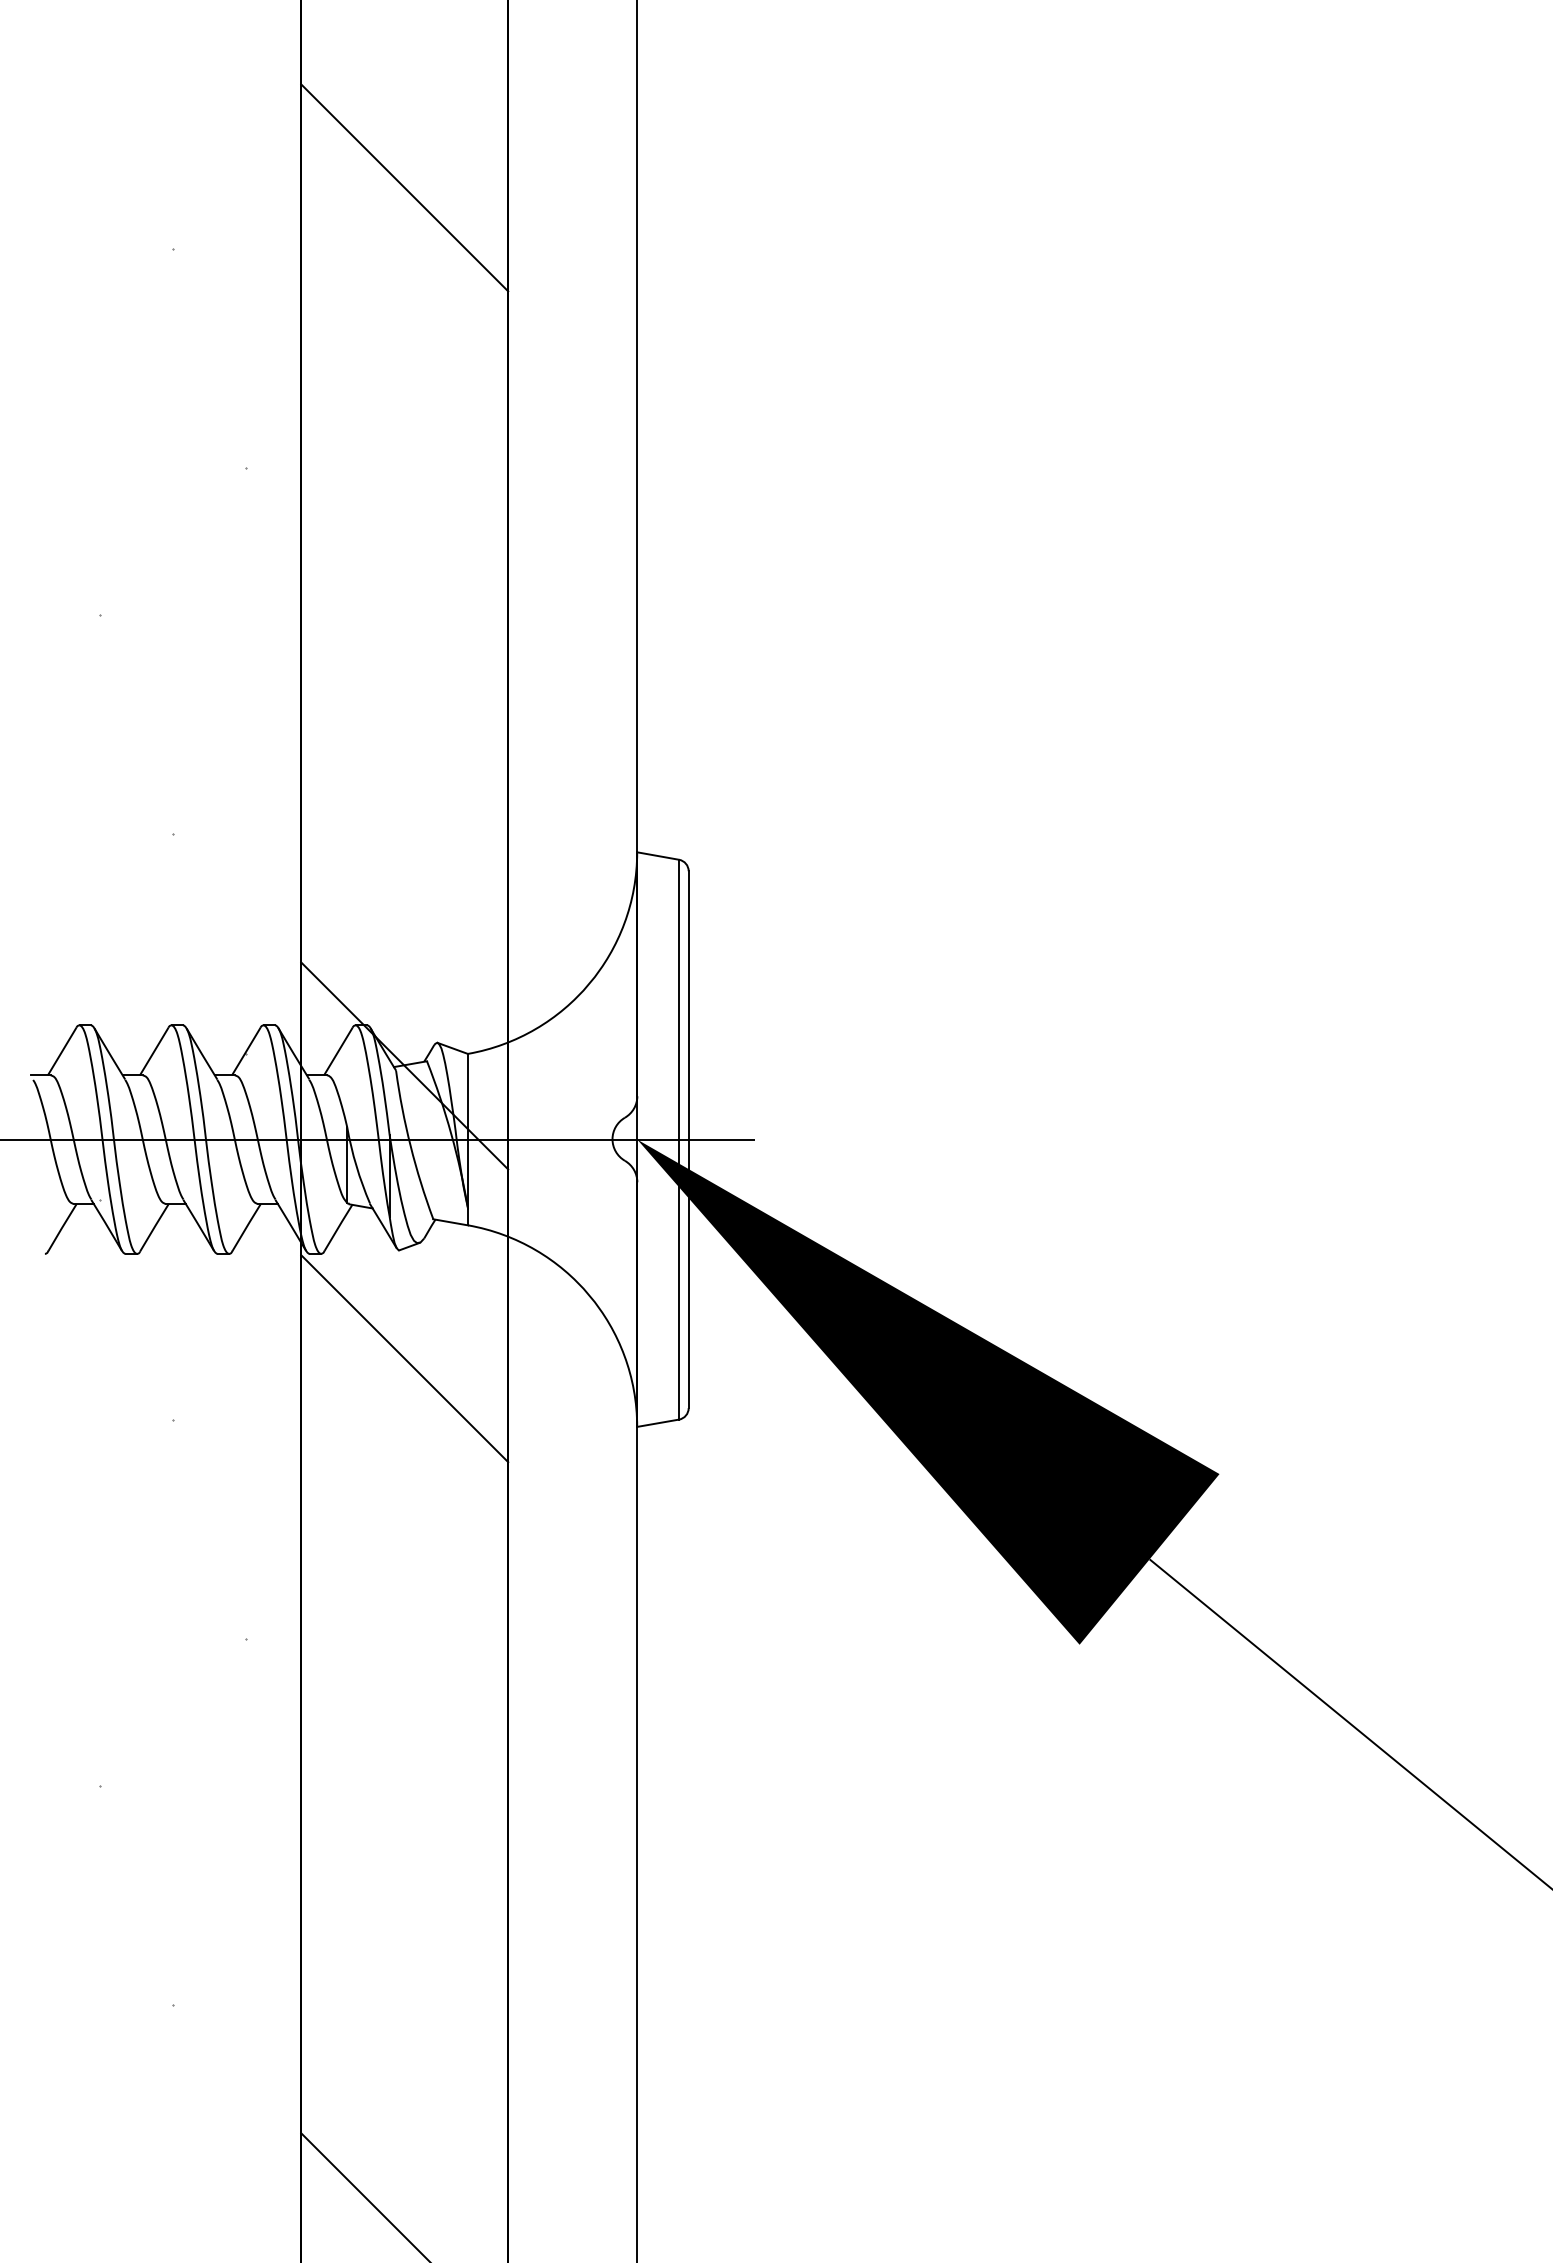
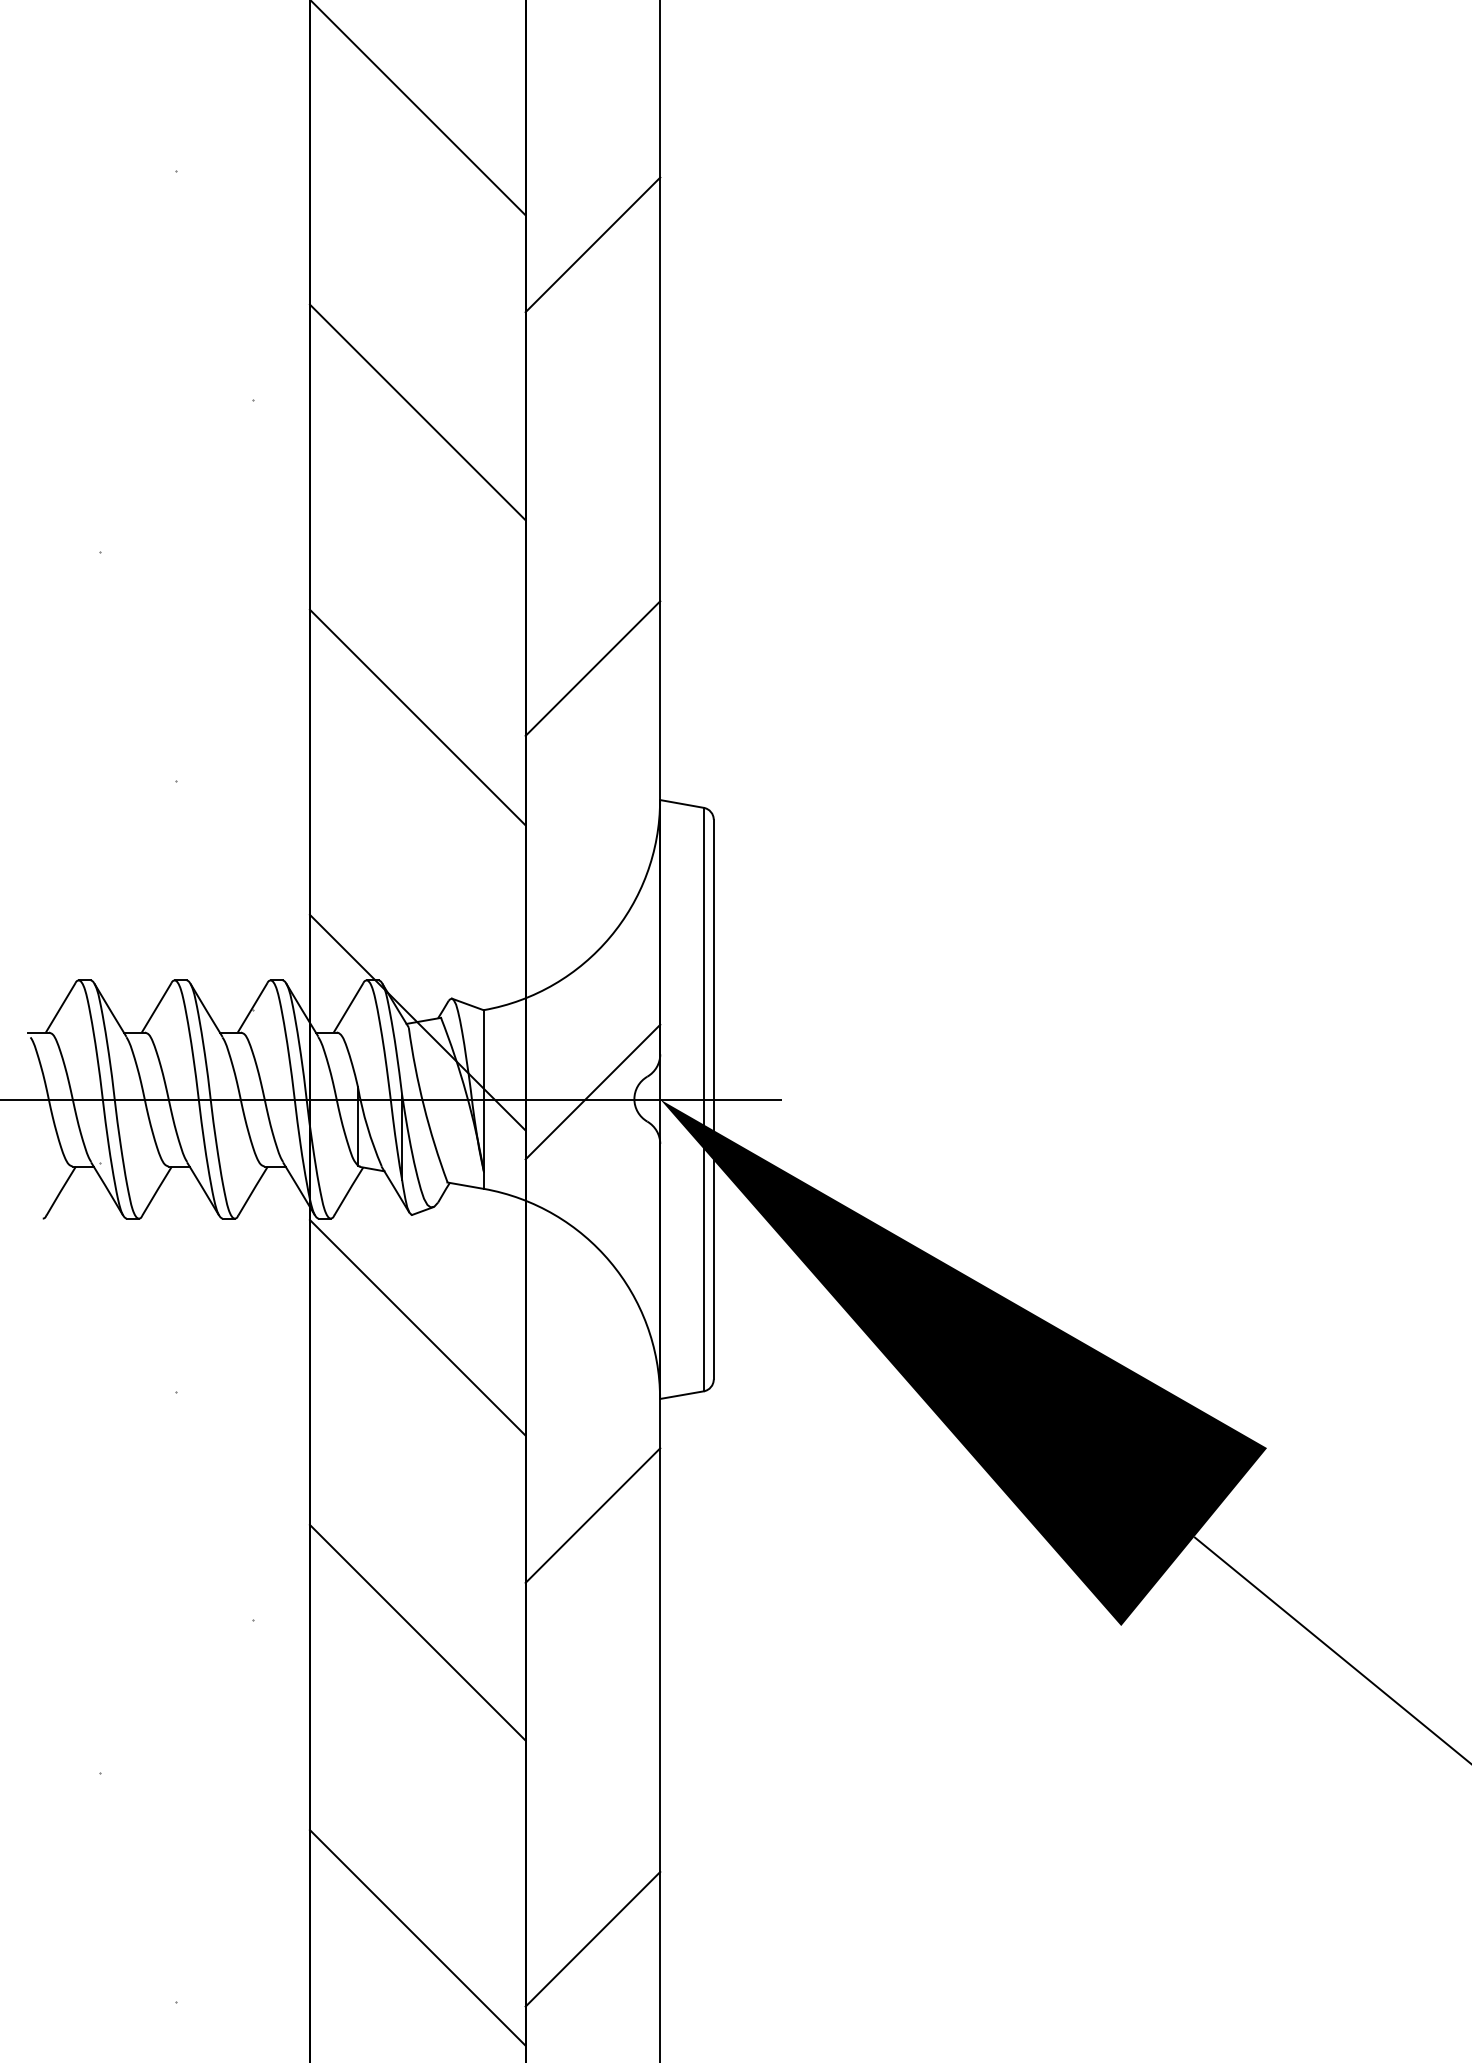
line: (572, 319) -> (592, 244), added
line: (404, 479) -> (417, 411), added
line: (572, 725) -> (592, 667), added
line: (404, 772) -> (417, 716), added
line: (572, 1132) -> (592, 1092), added
line: (572, 1538) -> (592, 1515), added
line: (404, 1650) -> (417, 1632), added
line: (404, 1943) -> (417, 1937), added
line: (572, 1944) -> (592, 1938), added

